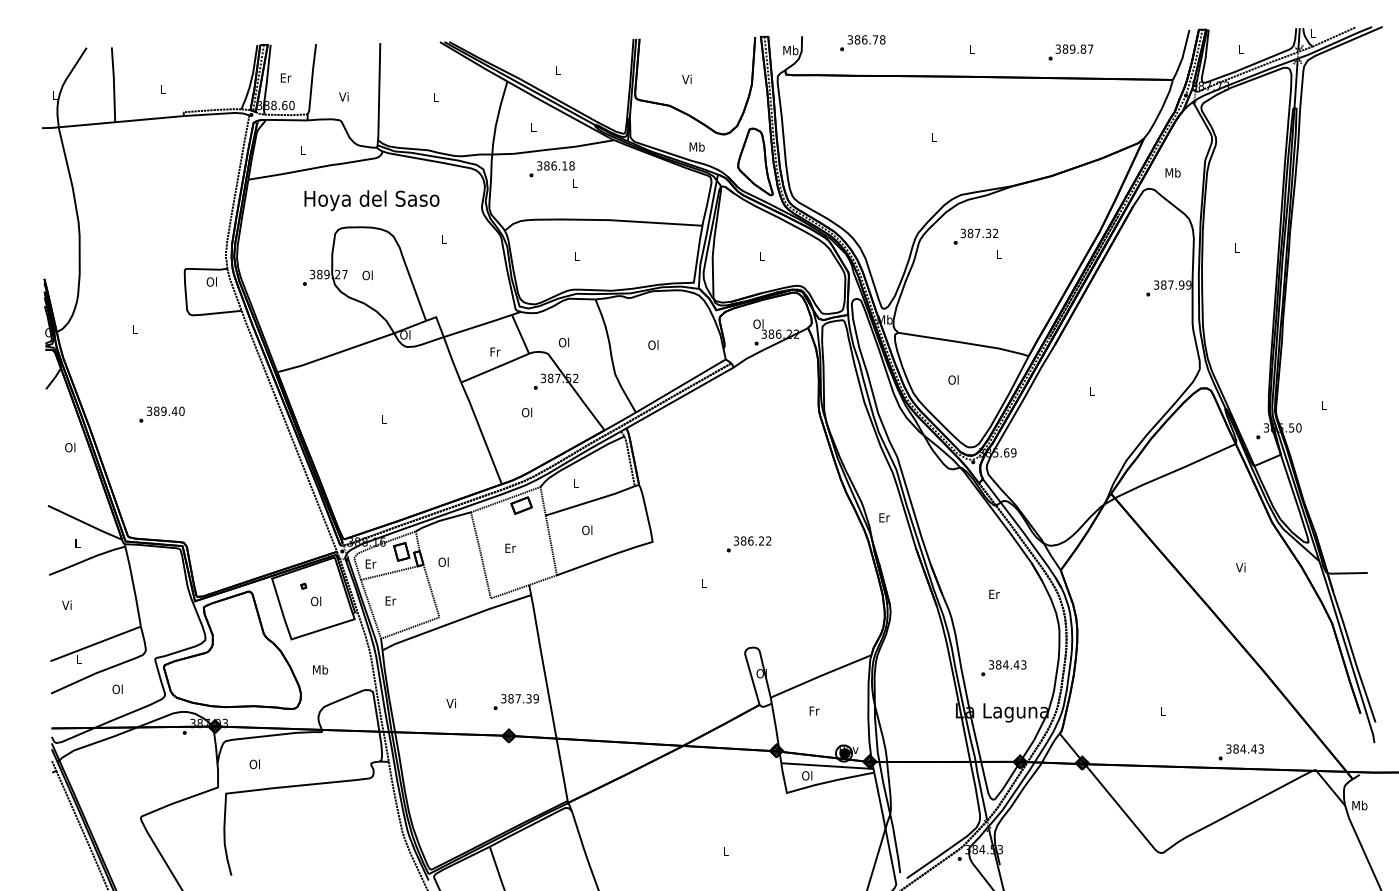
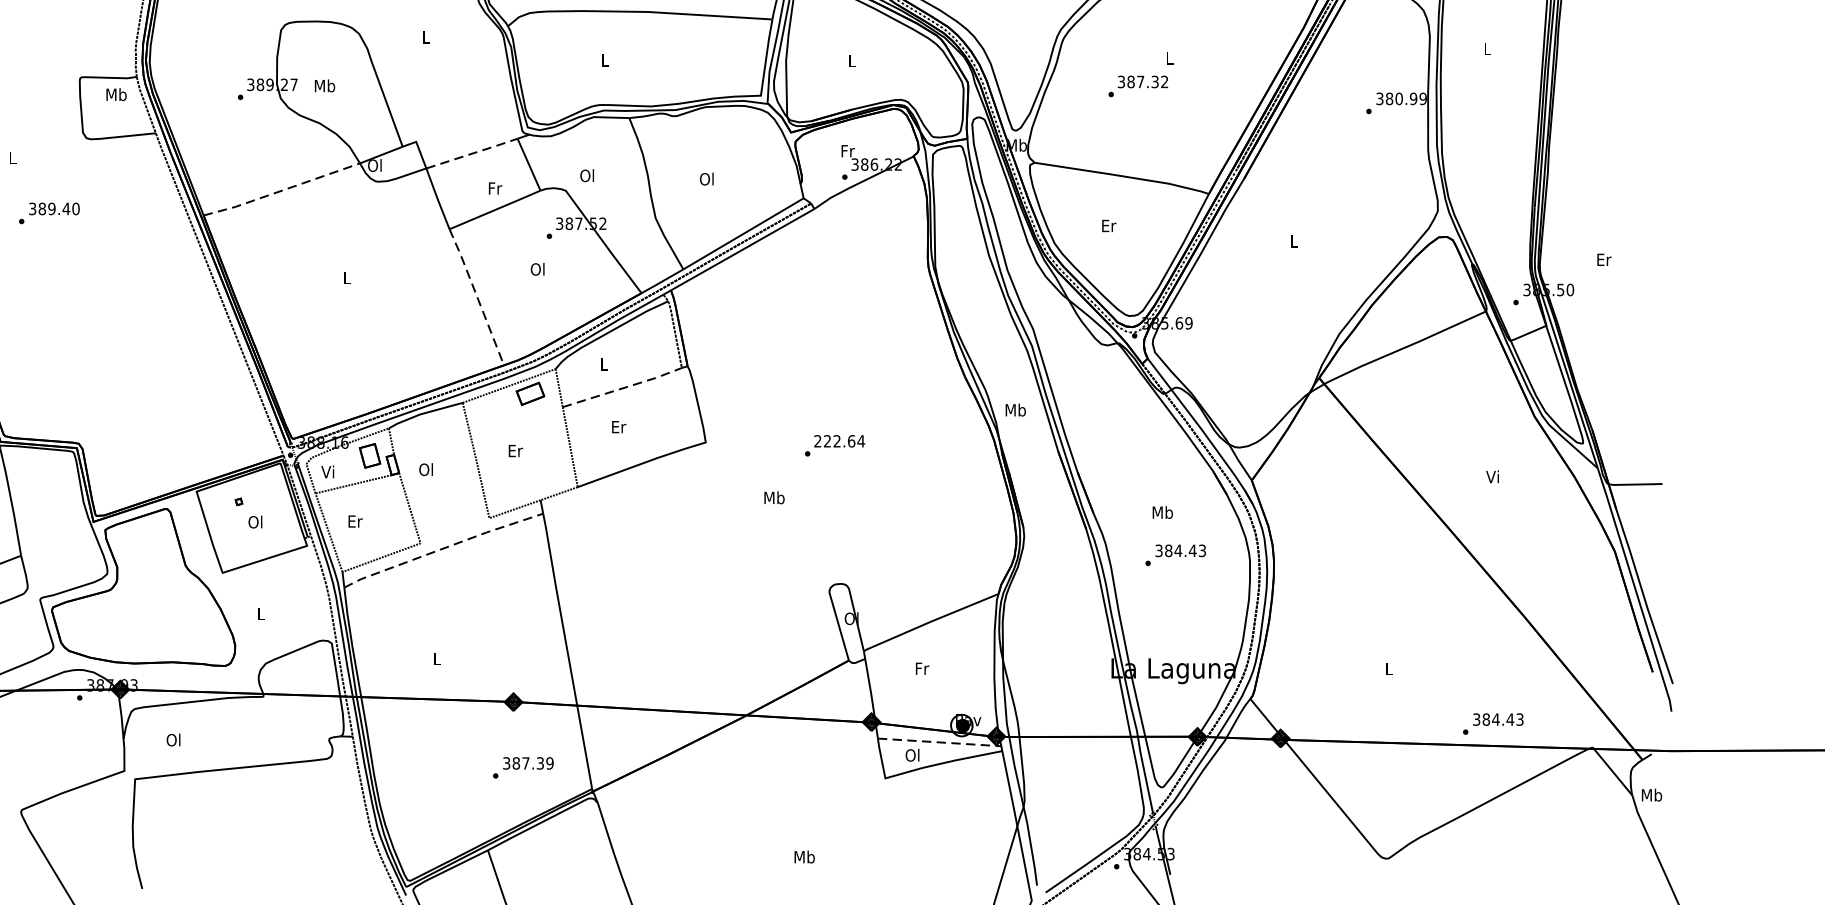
text: (975, 236) -> (1137, 86), moved
text: (367, 275) -> (324, 86), Ol -> Mb
text: (211, 281) -> (115, 94), Ol -> Mb
text: (1170, 284) -> (1398, 98), 387.99 -> 380.99
text: (758, 323) -> (847, 150), Ol -> Fr
line: (478, 325) -> (472, 152), solid -> dashed
line: (336, 353) -> (282, 190), solid -> dashed
text: (953, 379) -> (1108, 225), Ol -> Er
text: (1324, 404) -> (1604, 258), L -> Er
text: (161, 414) -> (48, 213), moved
line: (481, 432) -> (476, 296), solid -> dashed
line: (591, 501) -> (623, 388), solid -> dashed
text: (883, 517) -> (1014, 409), Er -> Mb
text: (587, 530) -> (618, 427), Ol -> Er
text: (752, 540) -> (839, 440), 386.22 -> 222.64
text: (370, 563) -> (328, 471), Er -> Vi
text: (703, 583) -> (773, 498), L -> Mb
text: (993, 594) -> (1161, 512), Er -> Mb
line: (456, 621) -> (443, 548), solid -> dashed
text: (1003, 668) -> (1175, 555), moved
text: (320, 669) -> (261, 613), Mb -> L
text: (515, 702) -> (522, 768), moved
text: (450, 703) -> (435, 658), Vi -> L
line: (827, 766) -> (939, 742), solid -> dashed
text: (726, 851) -> (804, 856), L -> Mb

